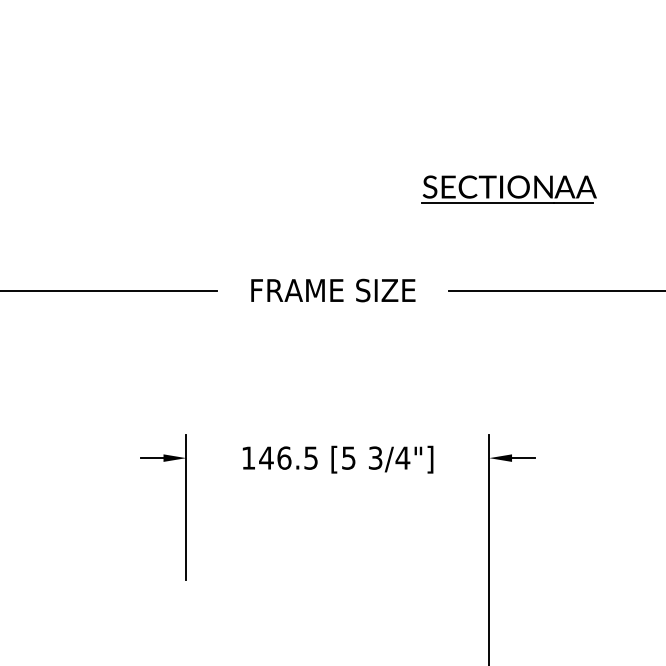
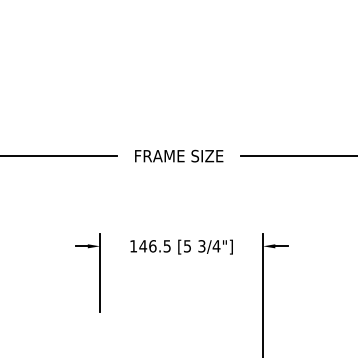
part: (508, 188) -> (273, 101), removed

